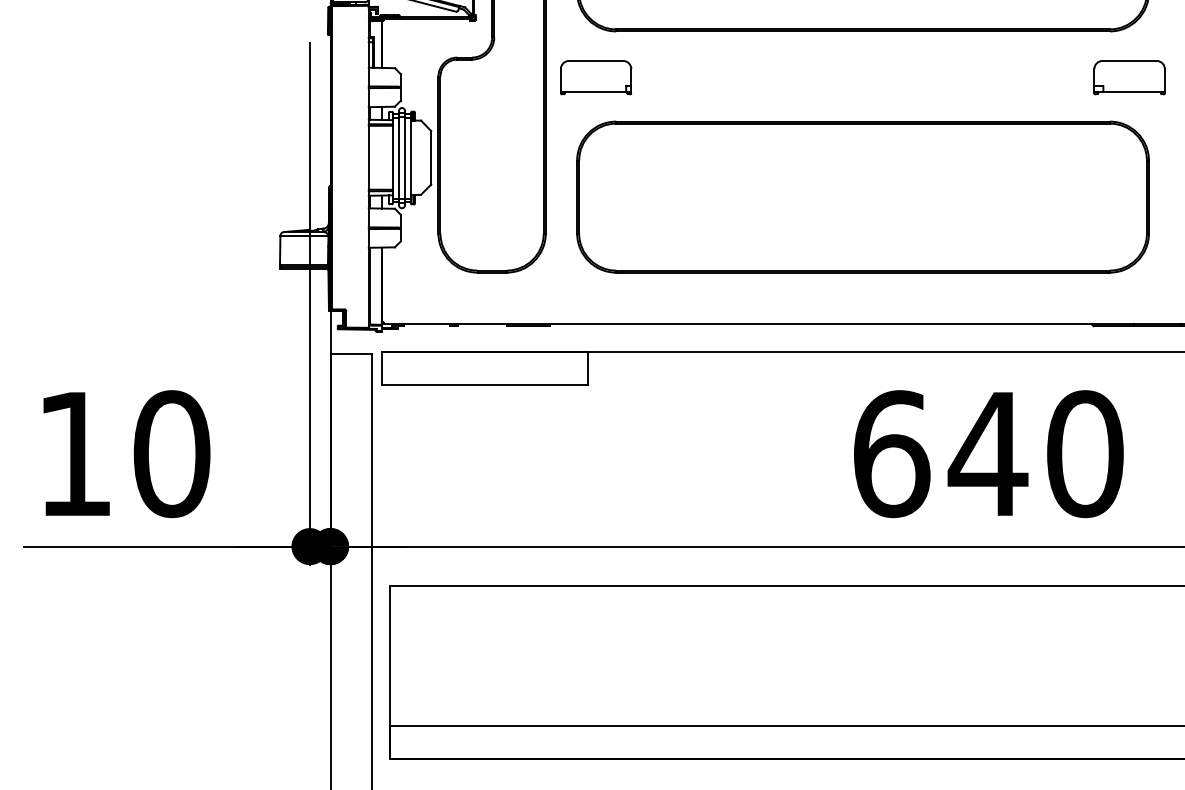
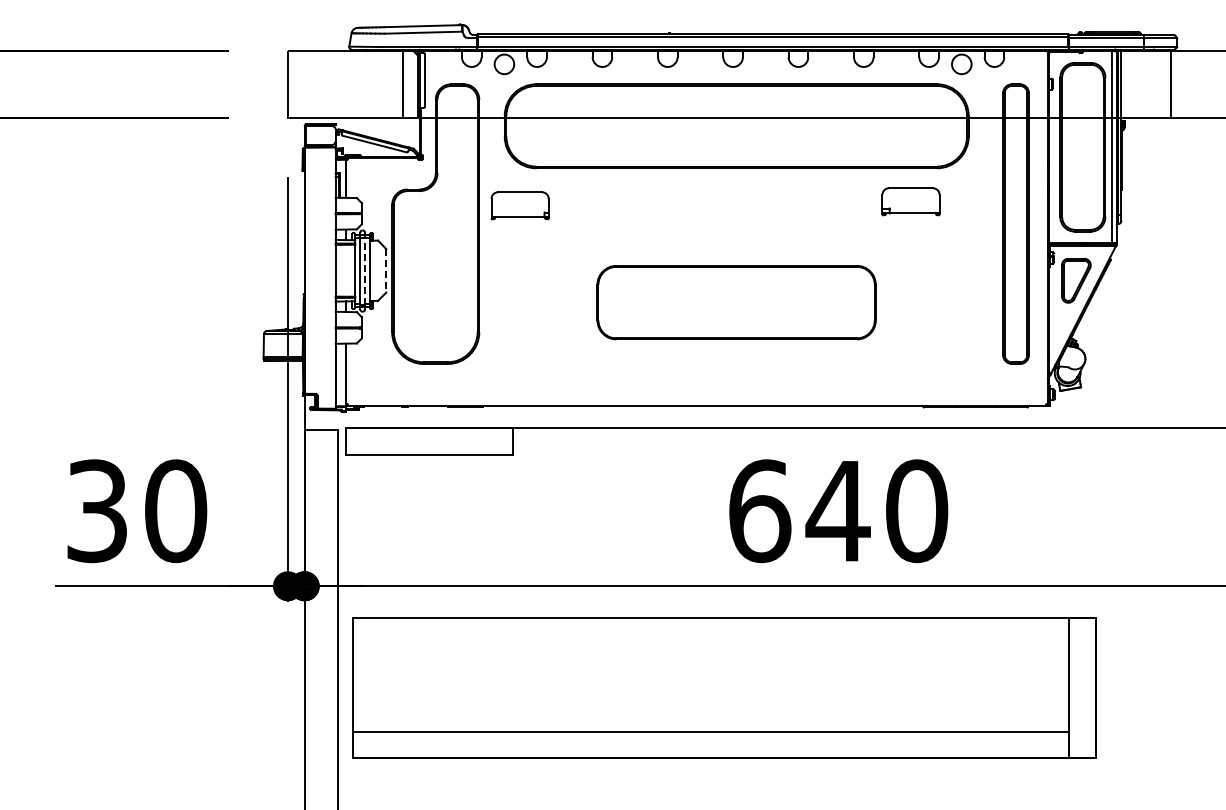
part: (1129, 77) -> (910, 201), moved
line: (431, 157) -> (386, 270), solid -> dashed
line: (405, 158) -> (365, 271), solid -> dashed
part: (862, 196) -> (736, 302), size x0.6
text: (73, 454) -> (96, 511), 10 -> 30

